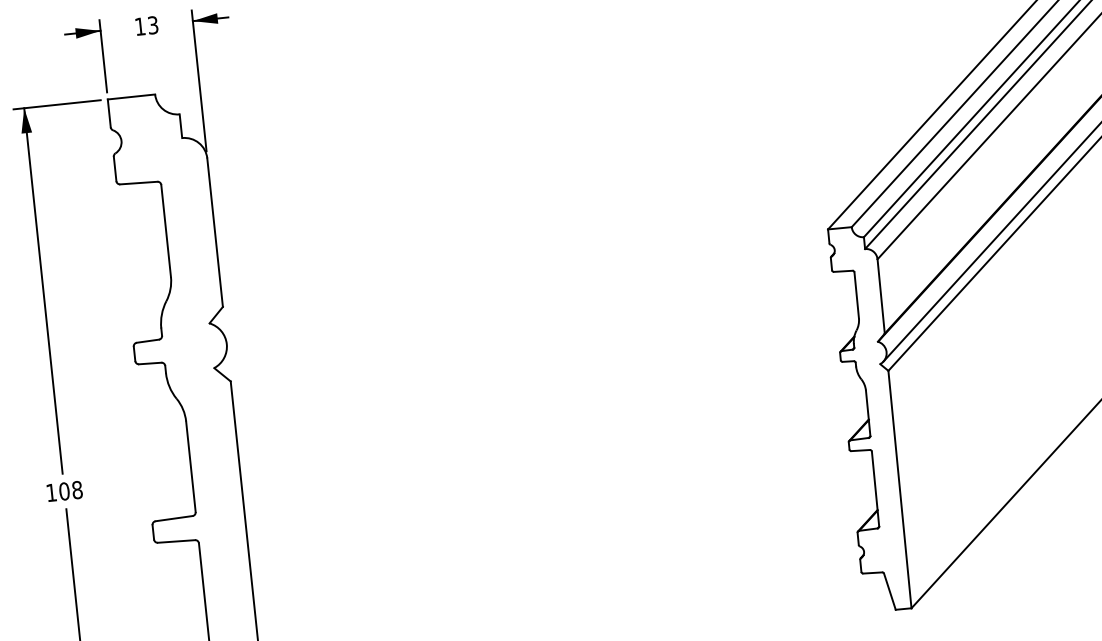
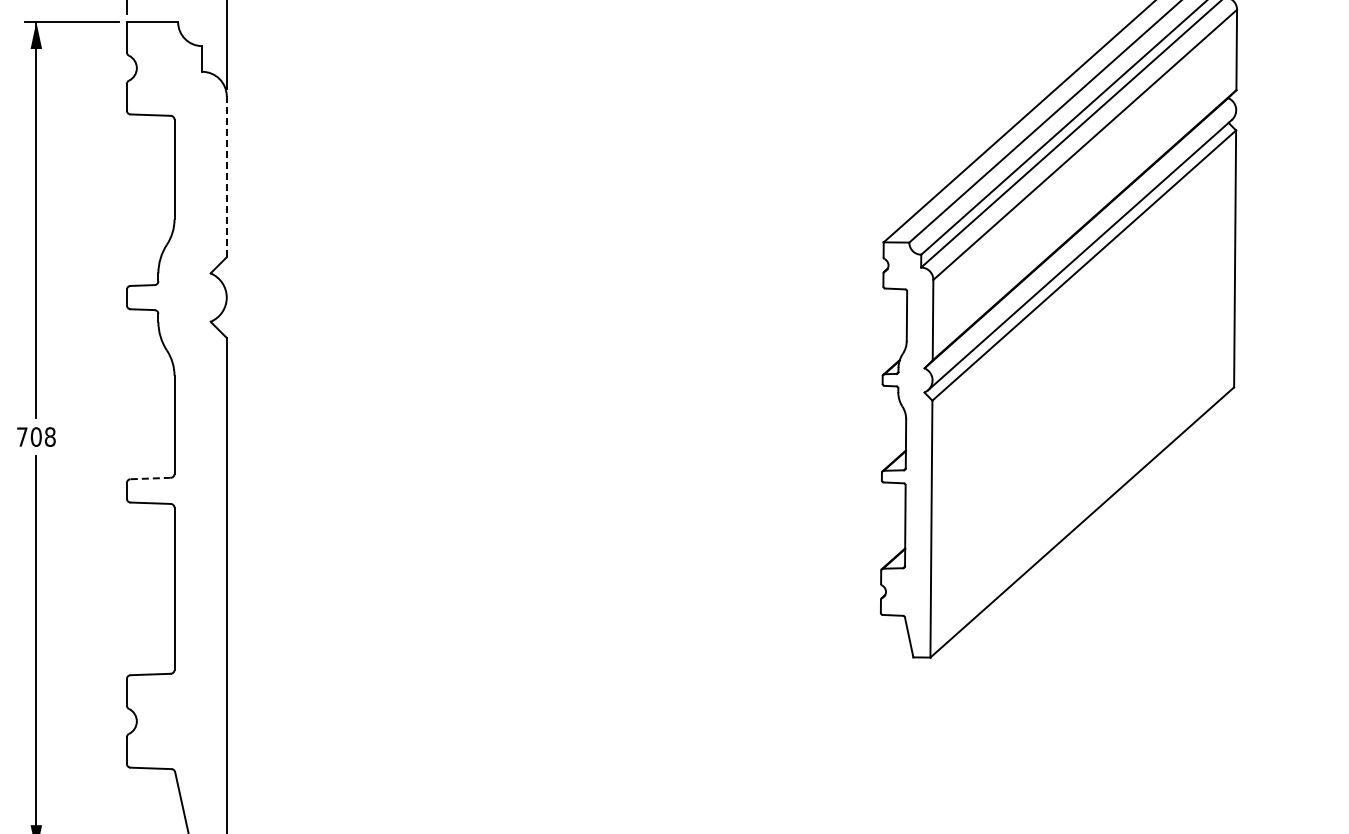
line: (214, 232) -> (226, 176), solid -> dashed
text: (51, 492) -> (22, 436), 108 -> 708
line: (173, 518) -> (150, 478), solid -> dashed

